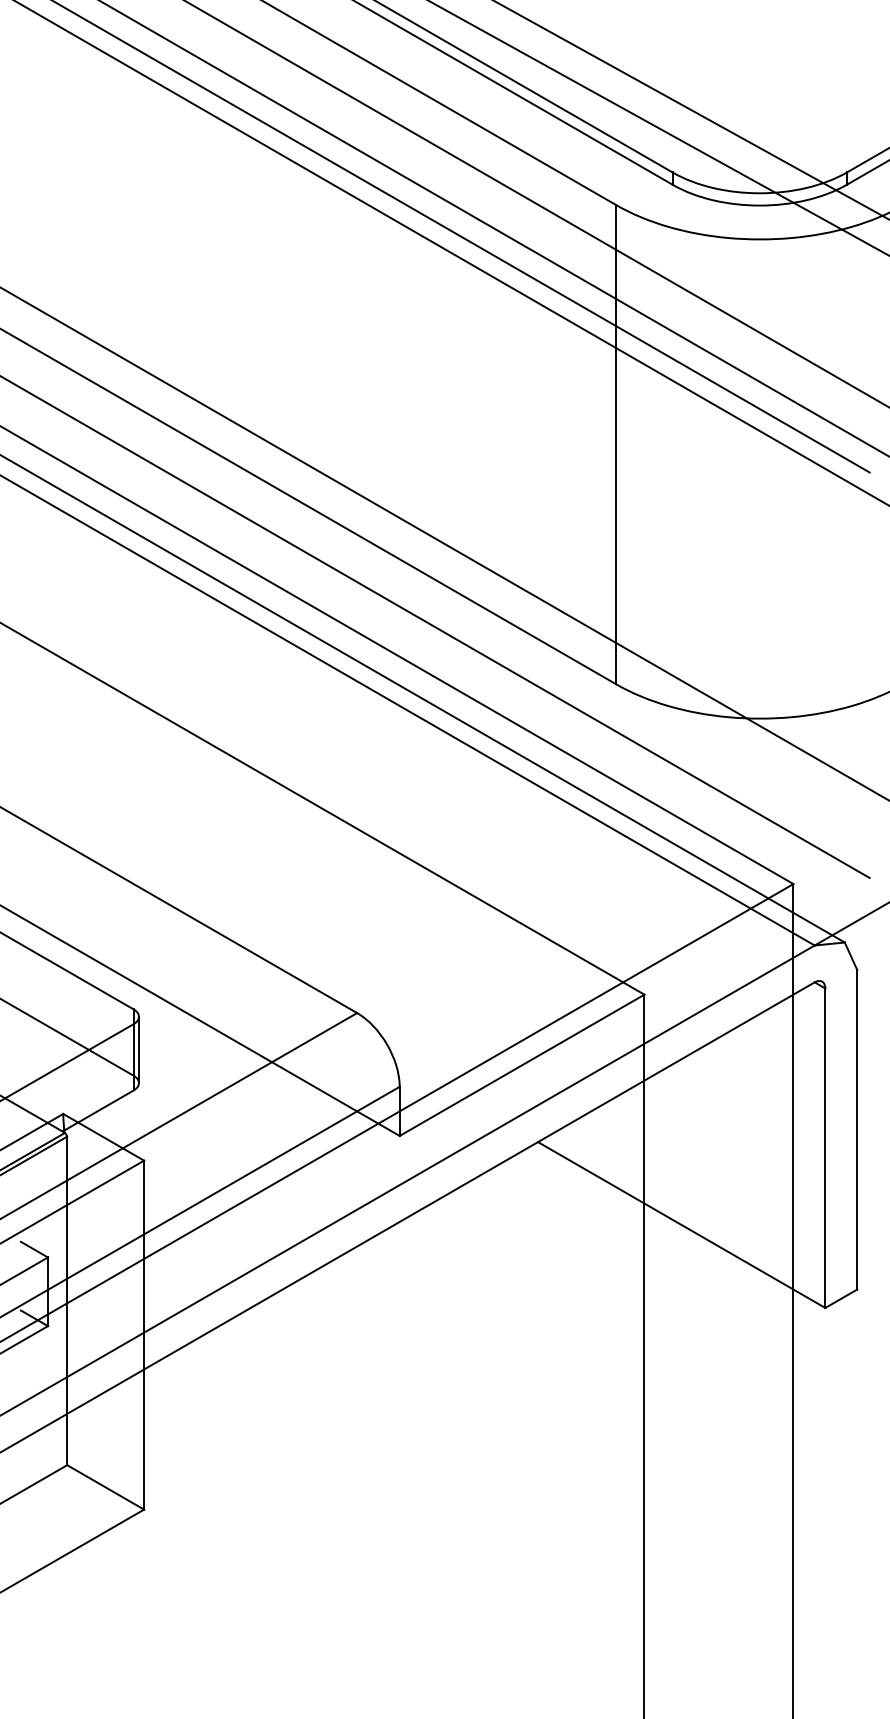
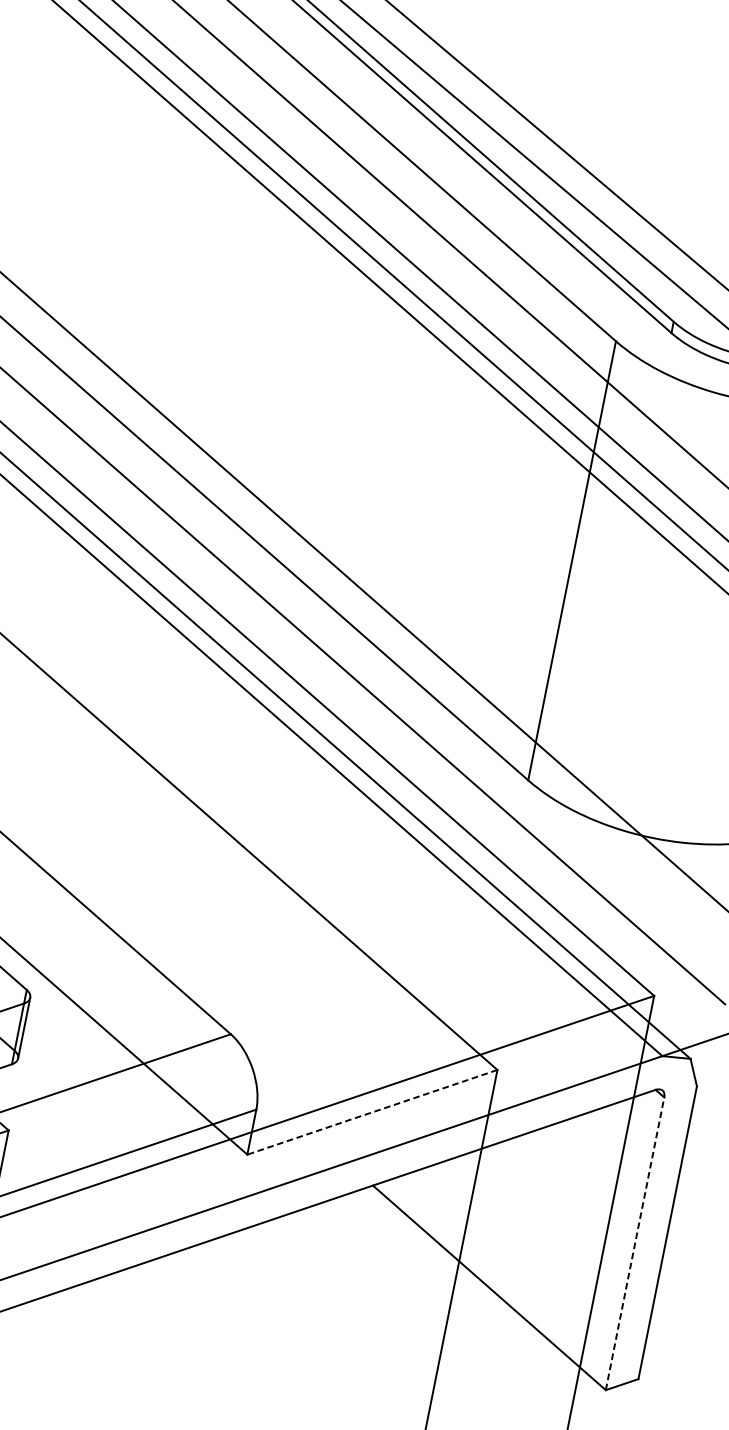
line: (521, 1065) -> (371, 1112), solid -> dashed
line: (825, 1148) -> (635, 1244), solid -> dashed

